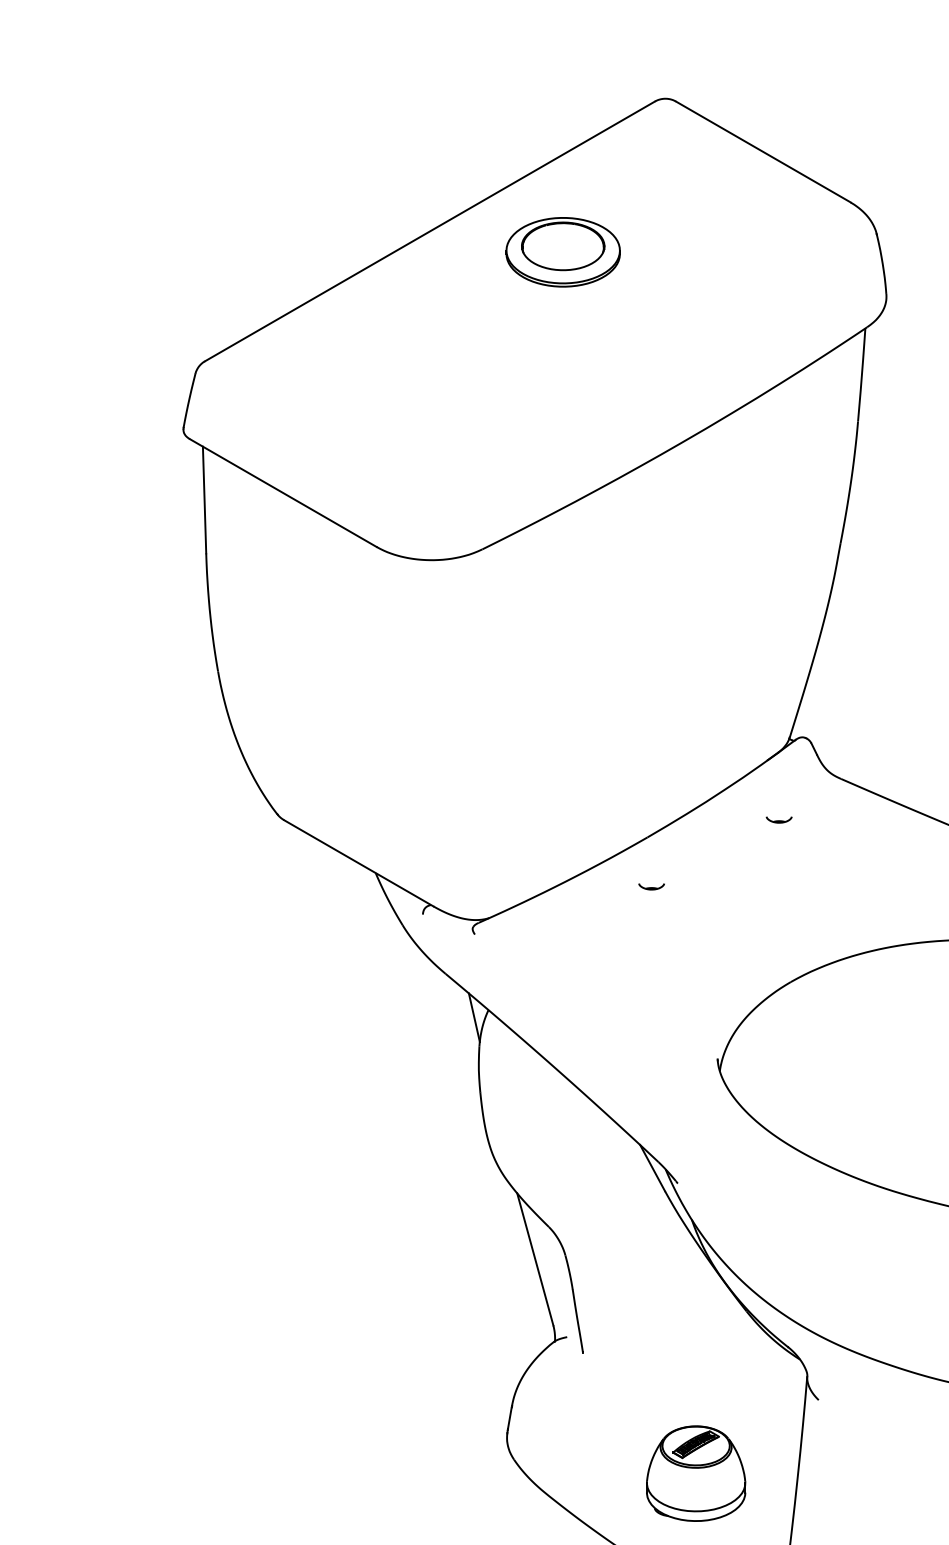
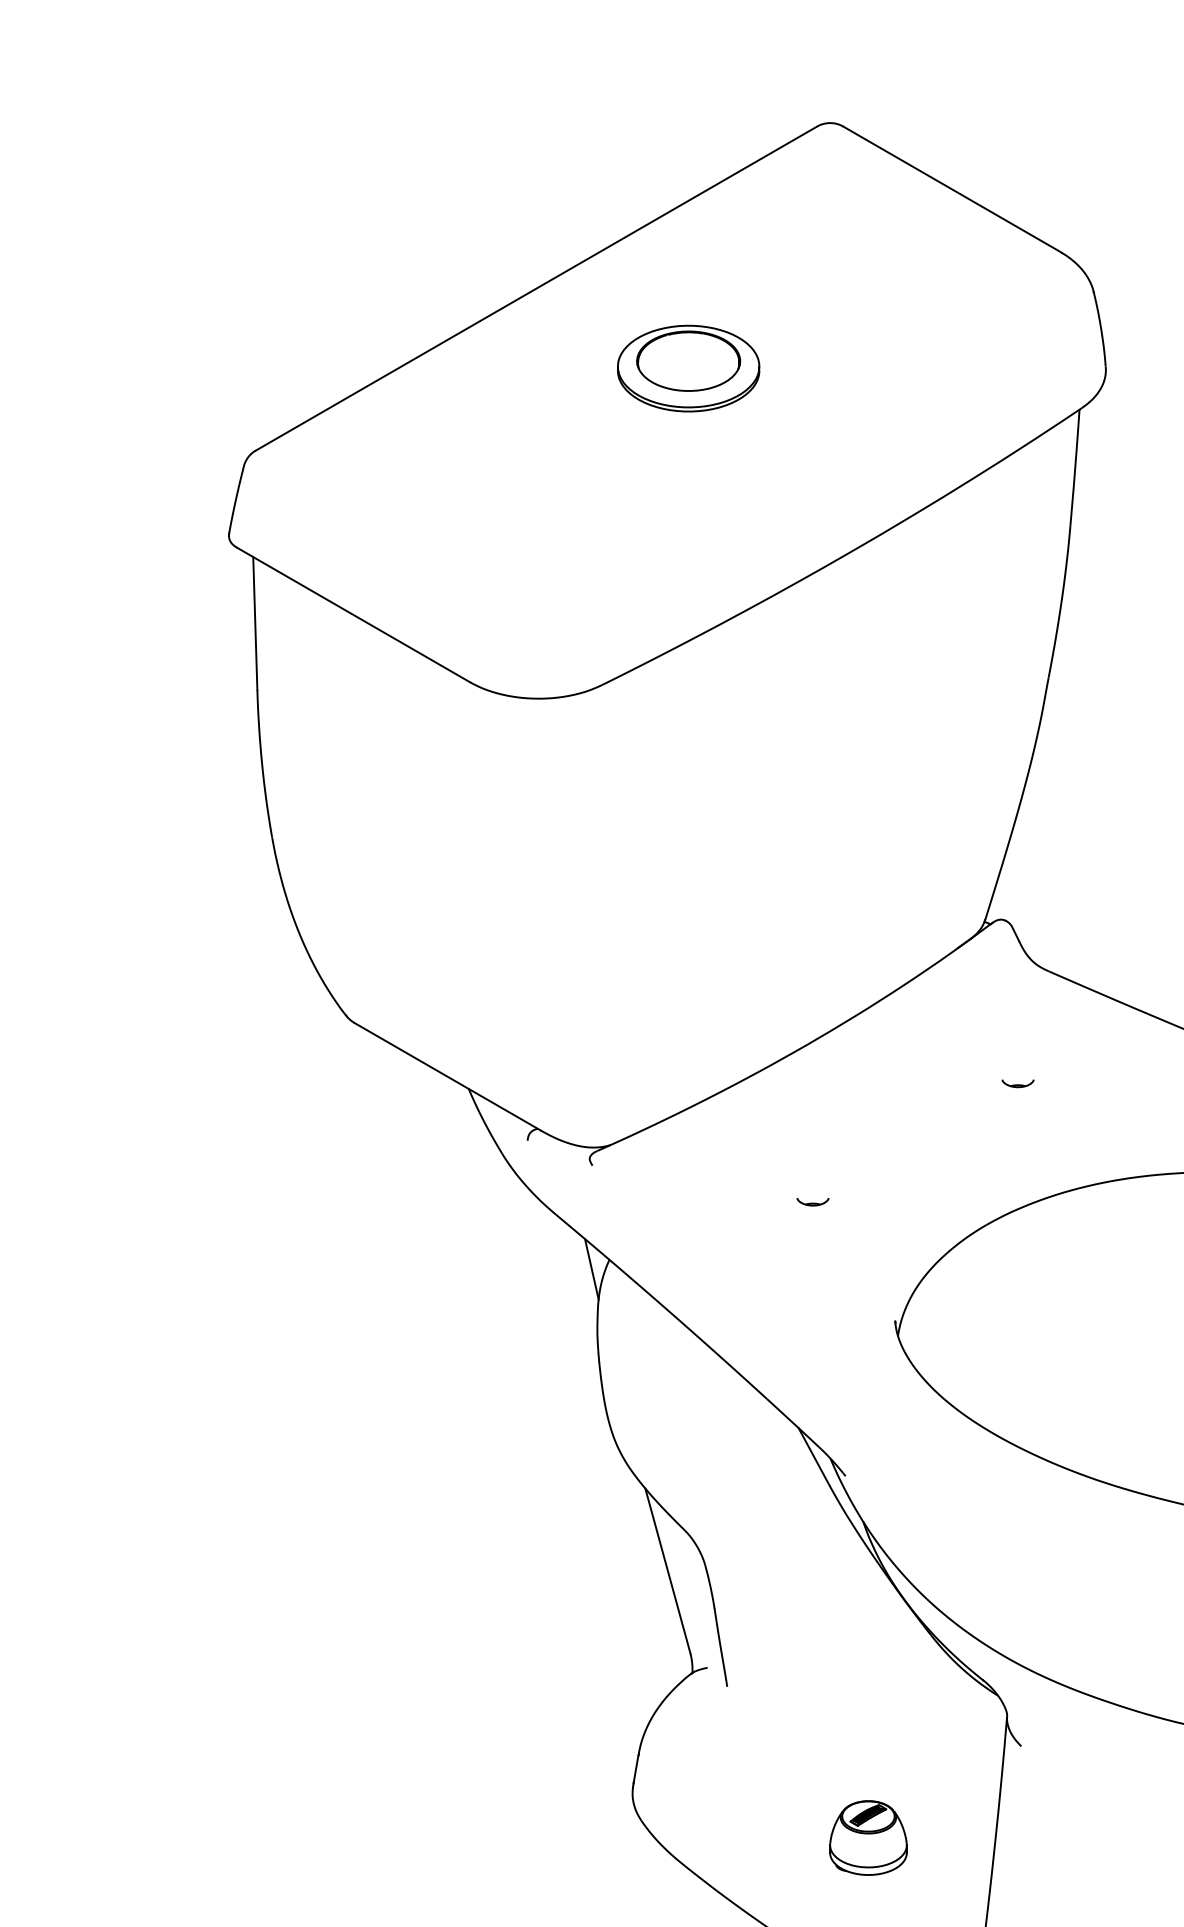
part: (563, 252) -> (688, 368), moved
part: (778, 819) -> (1017, 1083), moved
part: (651, 887) -> (812, 1202), moved
part: (696, 1473) -> (868, 1837), size x0.62

